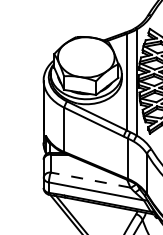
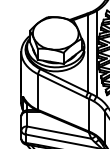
line: (90, 180) -> (59, 132), dashed -> solid

